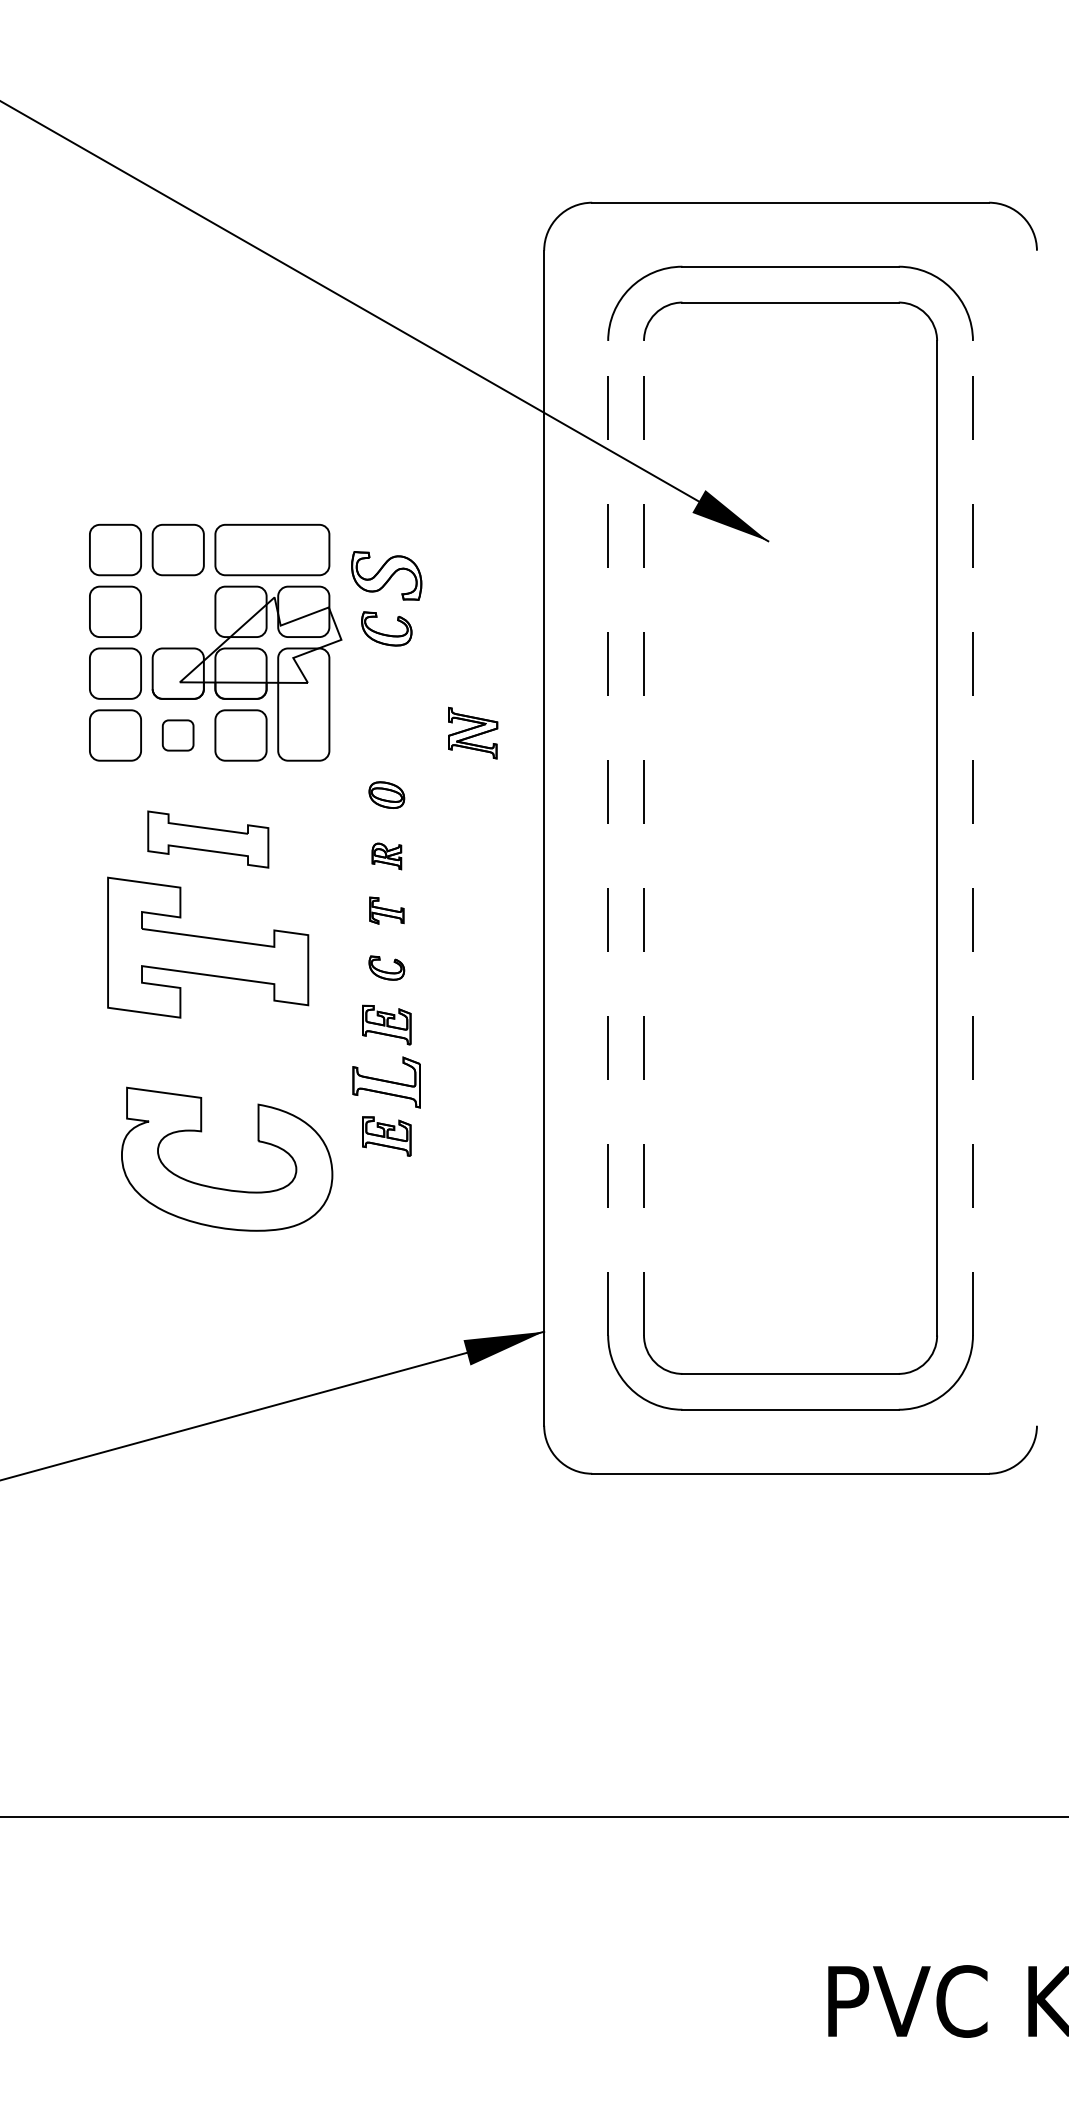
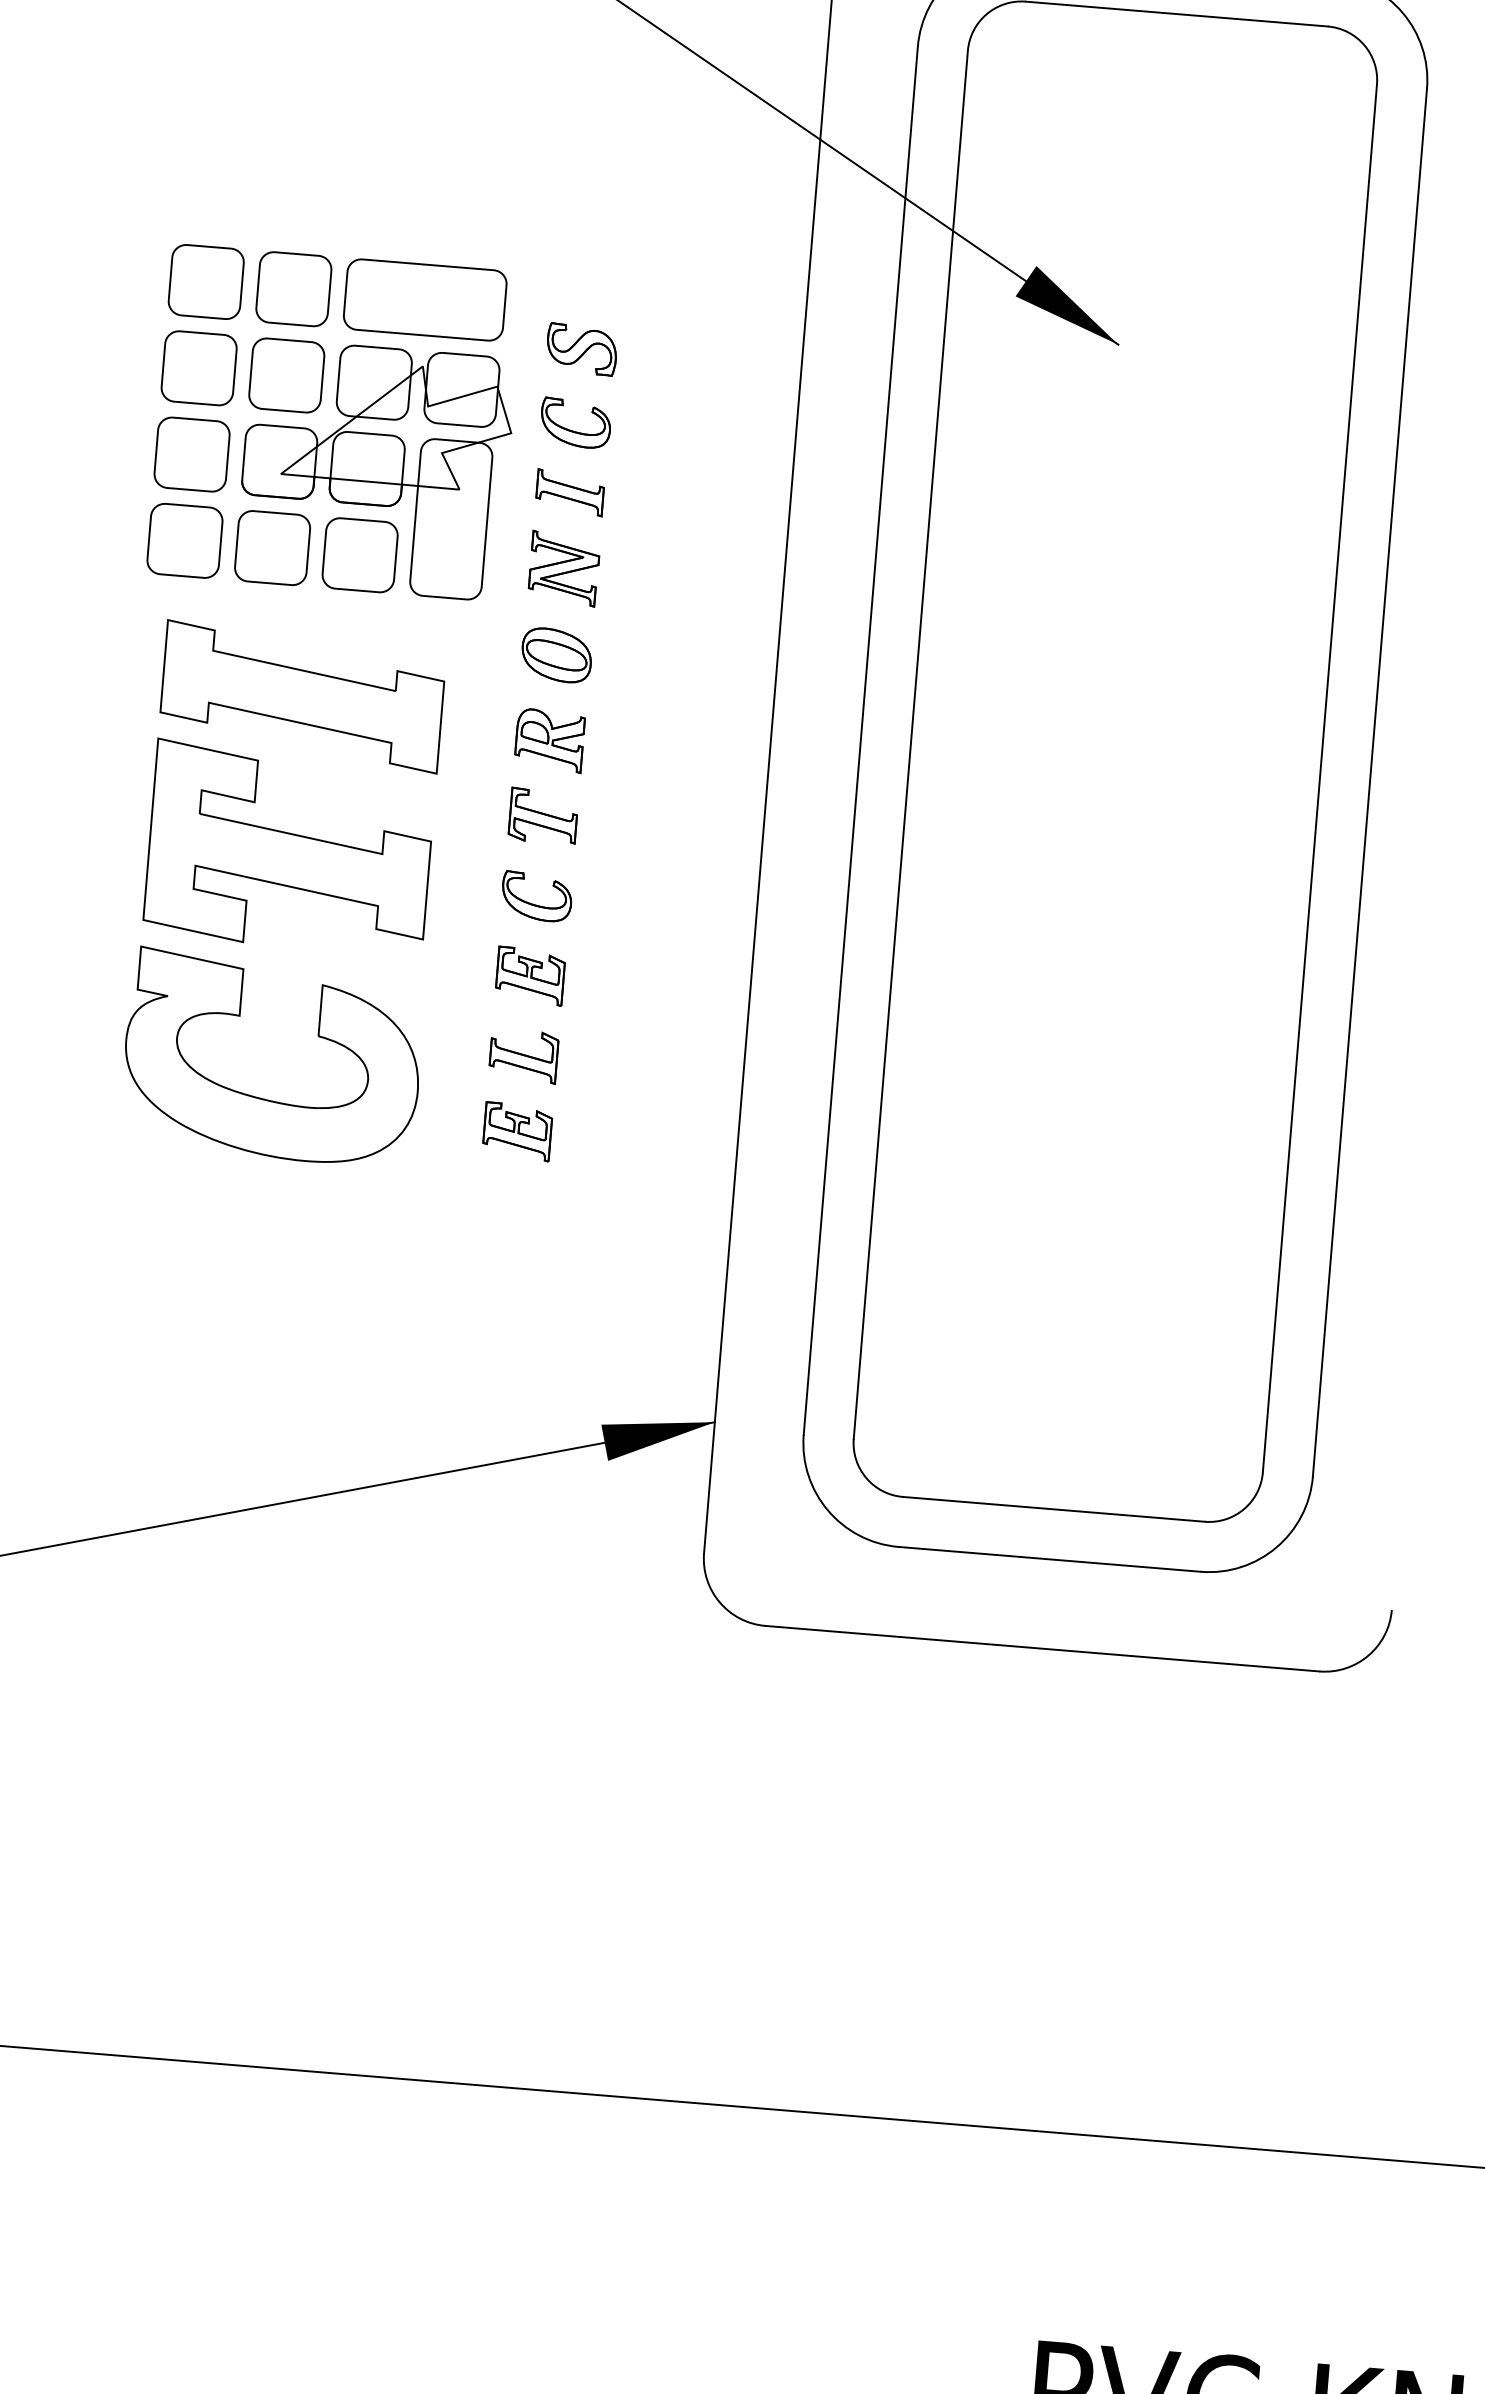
part: (386, 576) -> (581, 350), size x0.71
part: (177, 611) -> (285, 374), added
part: (386, 678) -> (569, 492), added
part: (473, 732) -> (564, 567), moved
part: (177, 735) -> (271, 547), size x1.67
part: (386, 794) -> (556, 654), size x1.43
line: (608, 837) -> (861, 739), dashed -> solid
line: (644, 837) -> (911, 743), dashed -> solid
line: (972, 837) -> (1369, 781), dashed -> solid
part: (208, 839) -> (302, 696), size x1.67
part: (386, 856) -> (549, 740), size x1.67
part: (386, 910) -> (543, 816), size x1.43
part: (386, 967) -> (536, 895), size x1.43
part: (386, 1082) -> (523, 1056), size x0.71
part: (225, 1188) -> (266, 1098), moved

